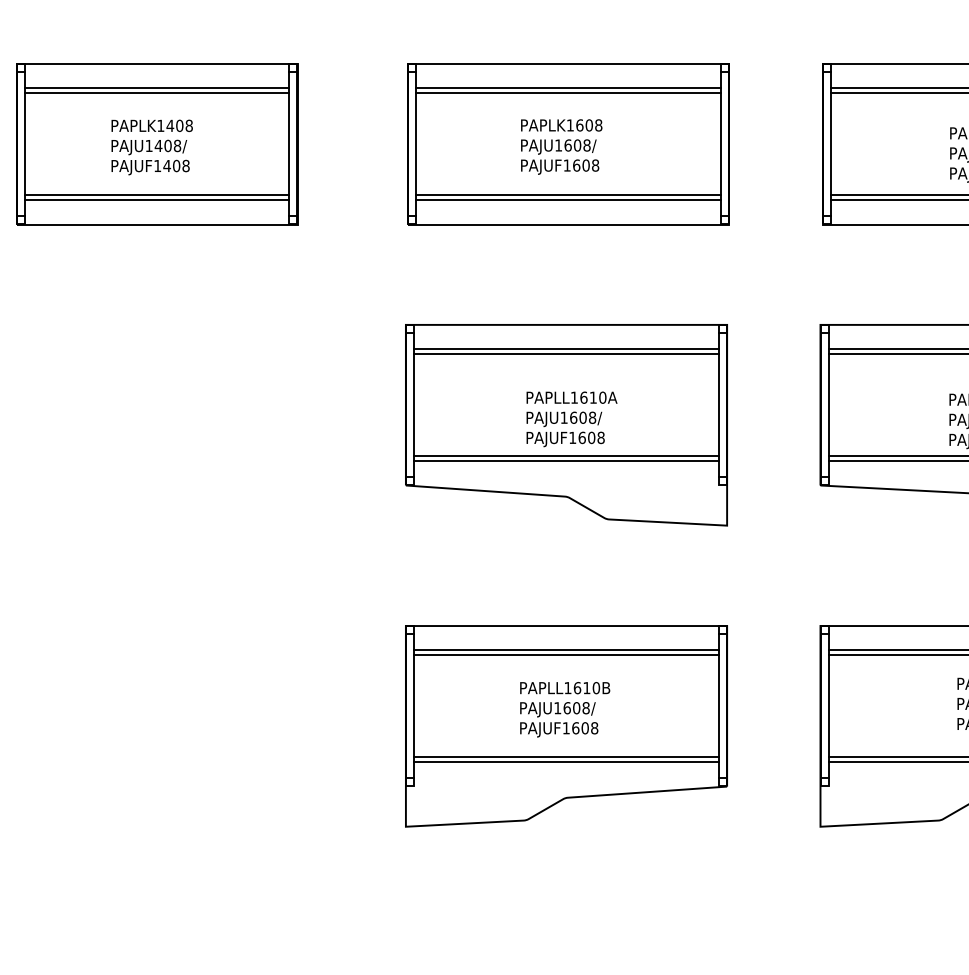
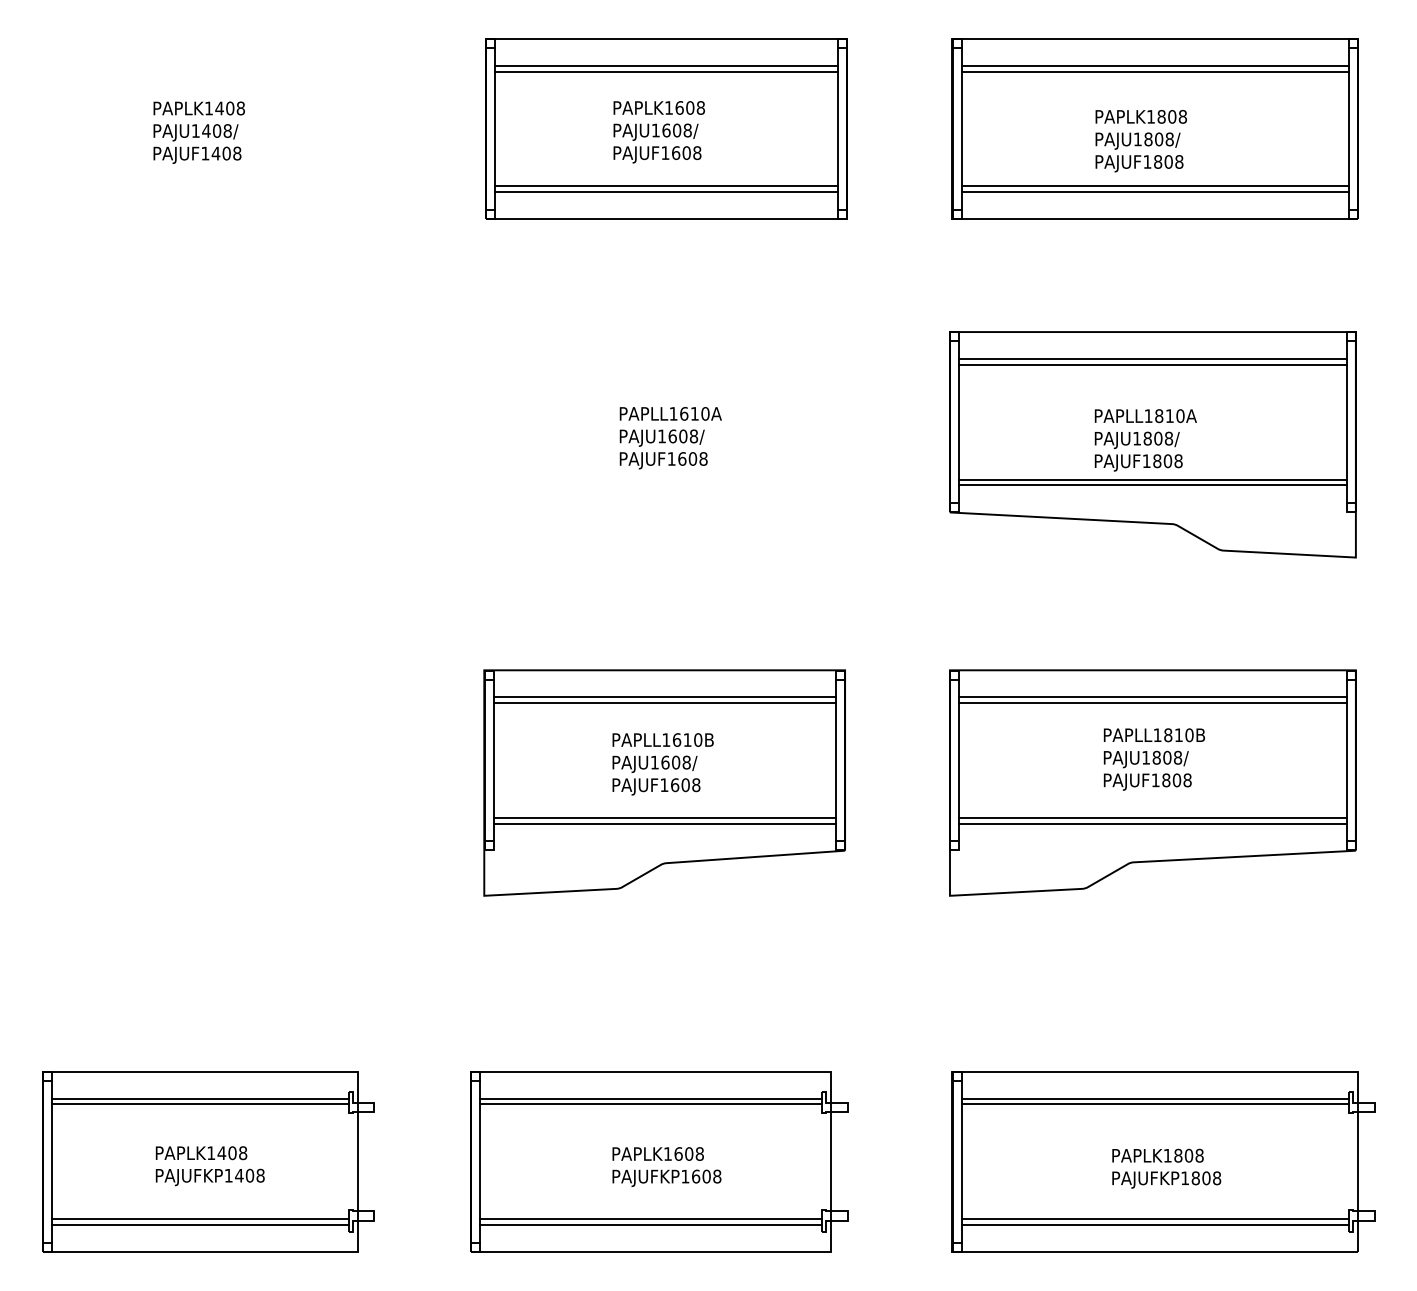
part: (156, 143) -> (204, 128), removed
part: (566, 424) -> (664, 444), removed

